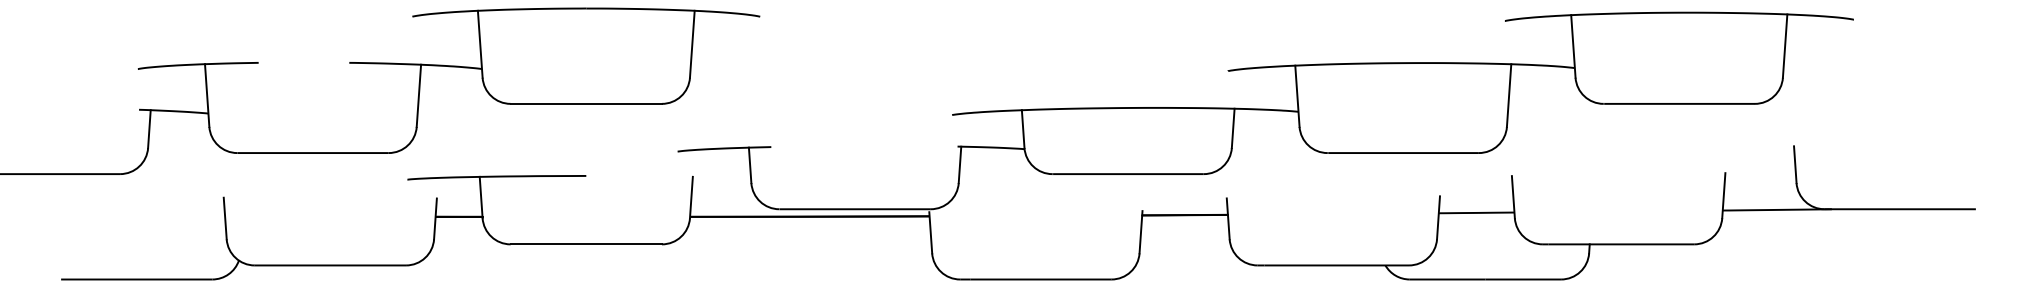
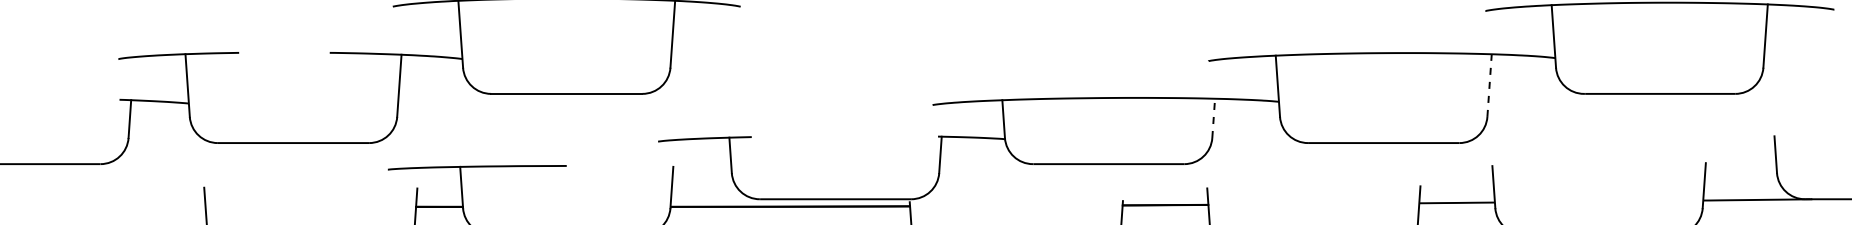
line: (1509, 95) -> (1489, 85), solid -> dashed
line: (1233, 128) -> (1213, 118), solid -> dashed

